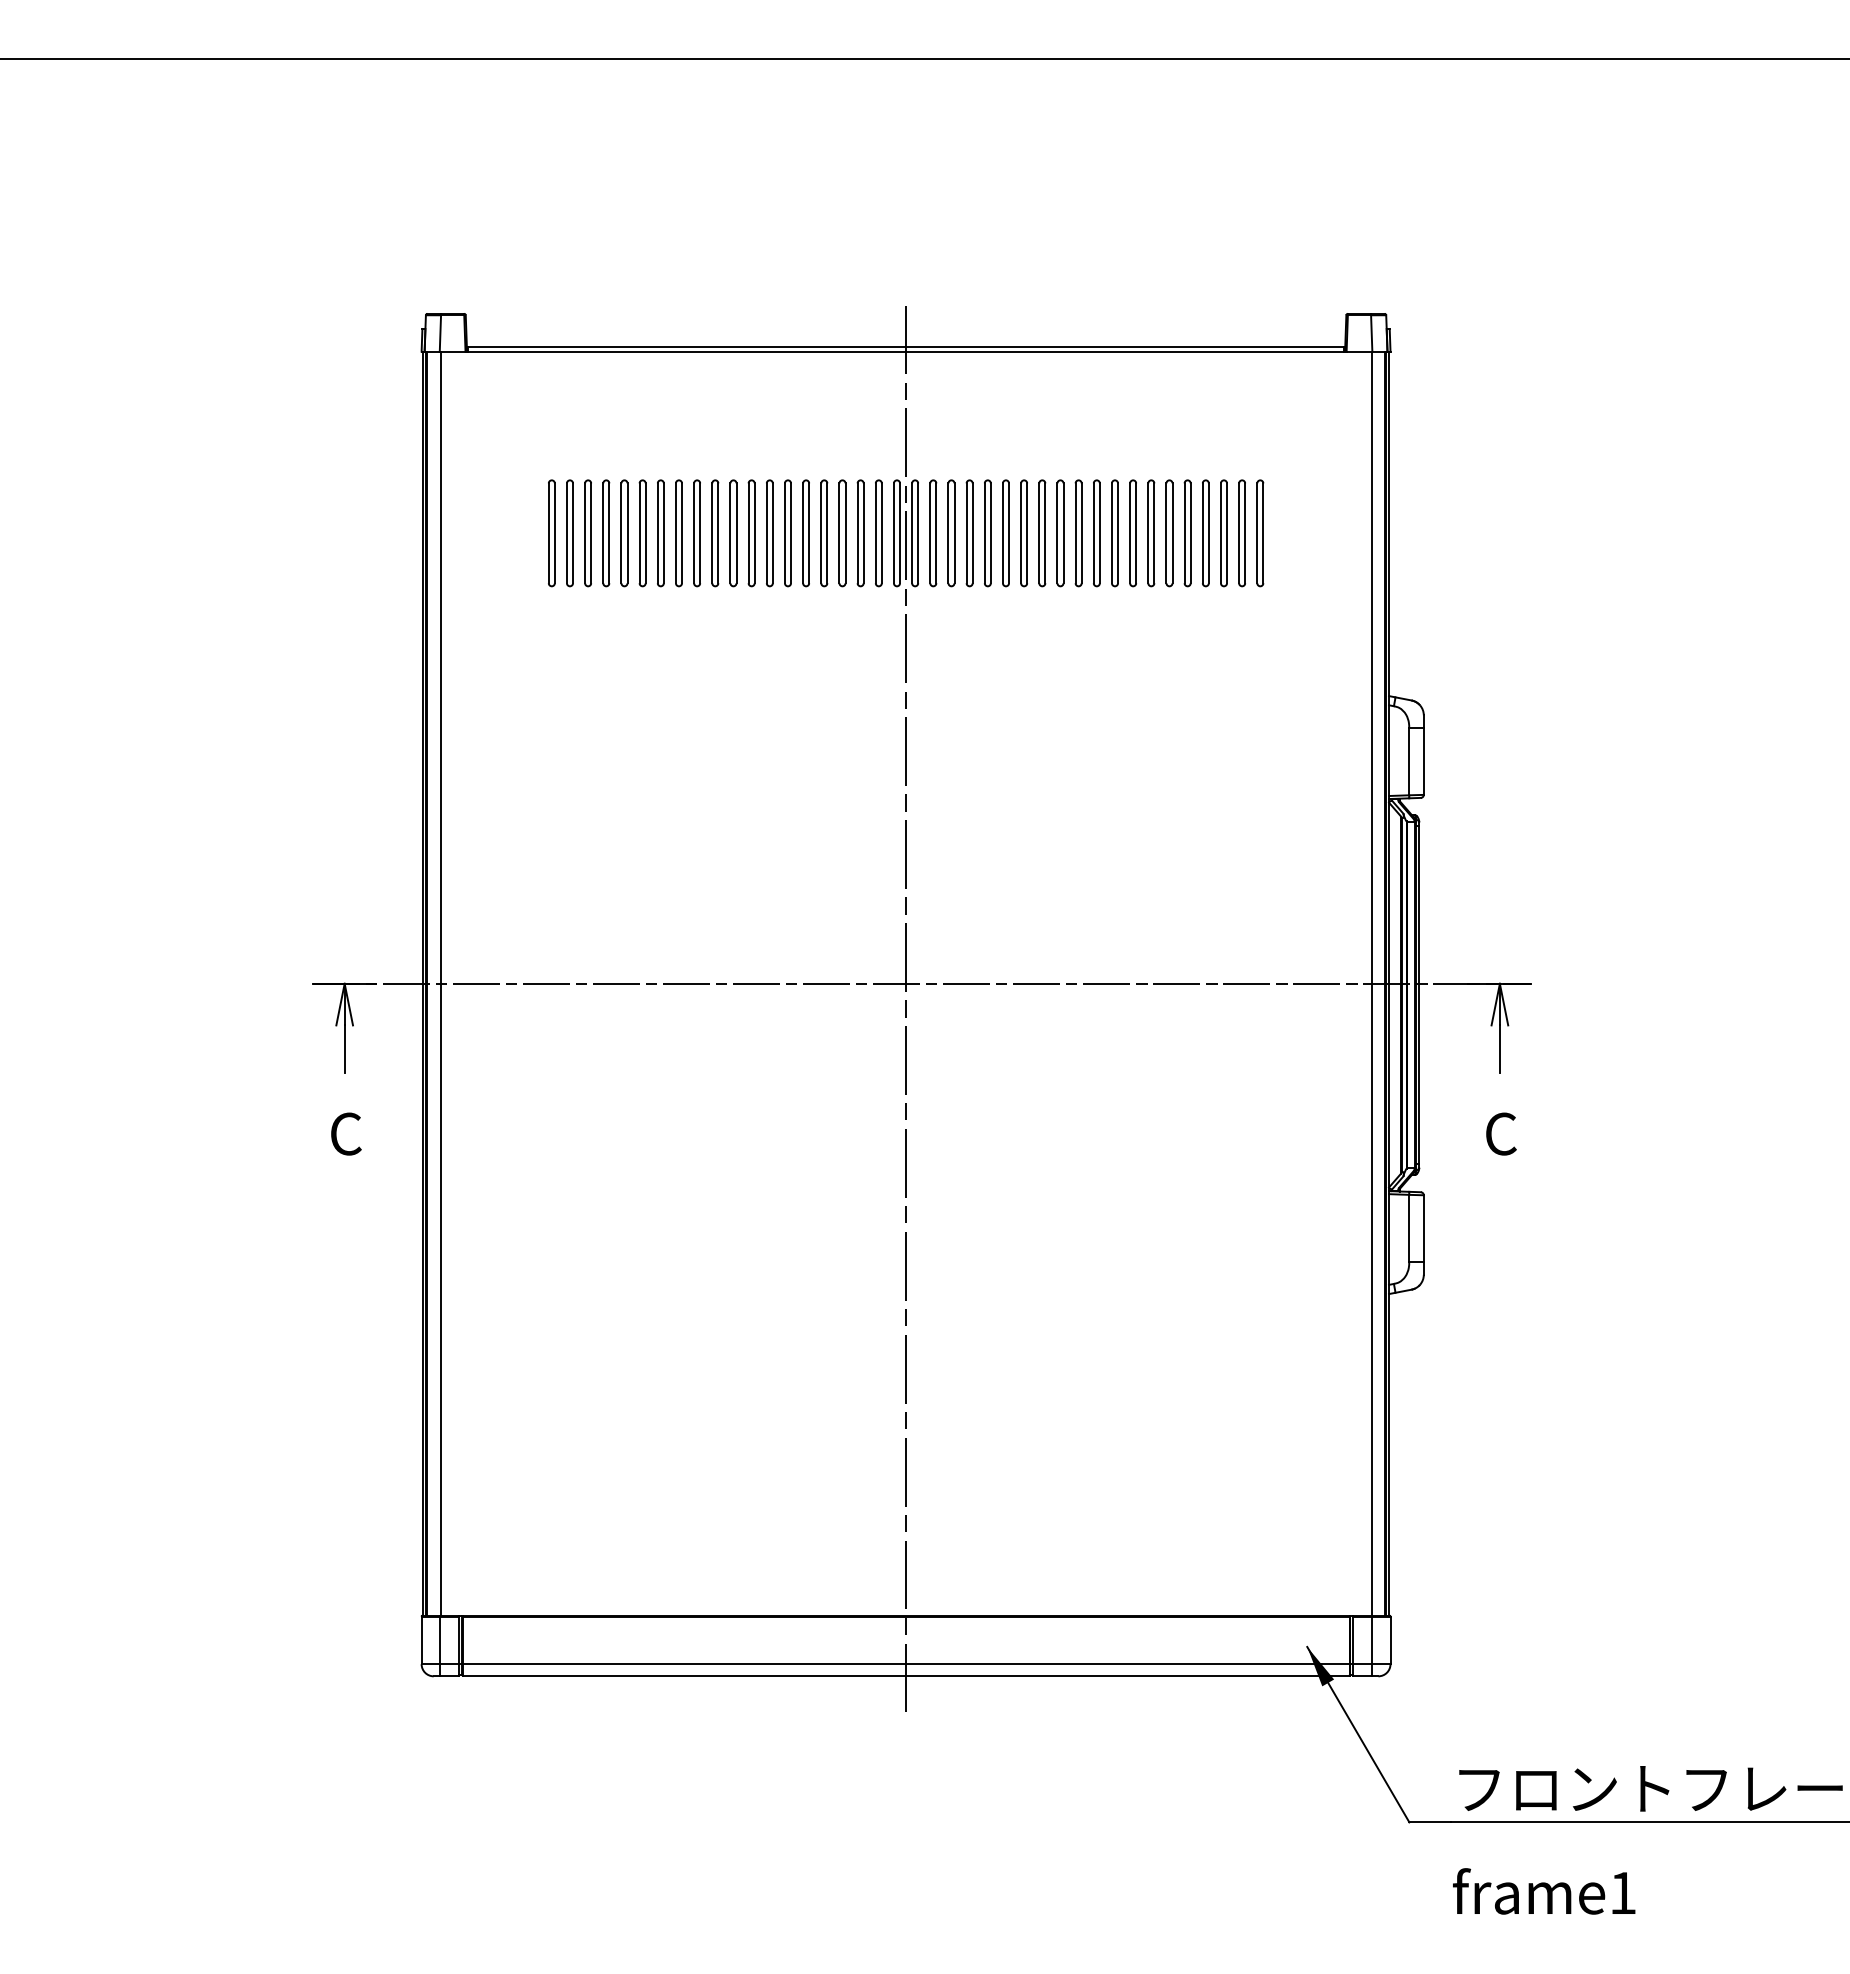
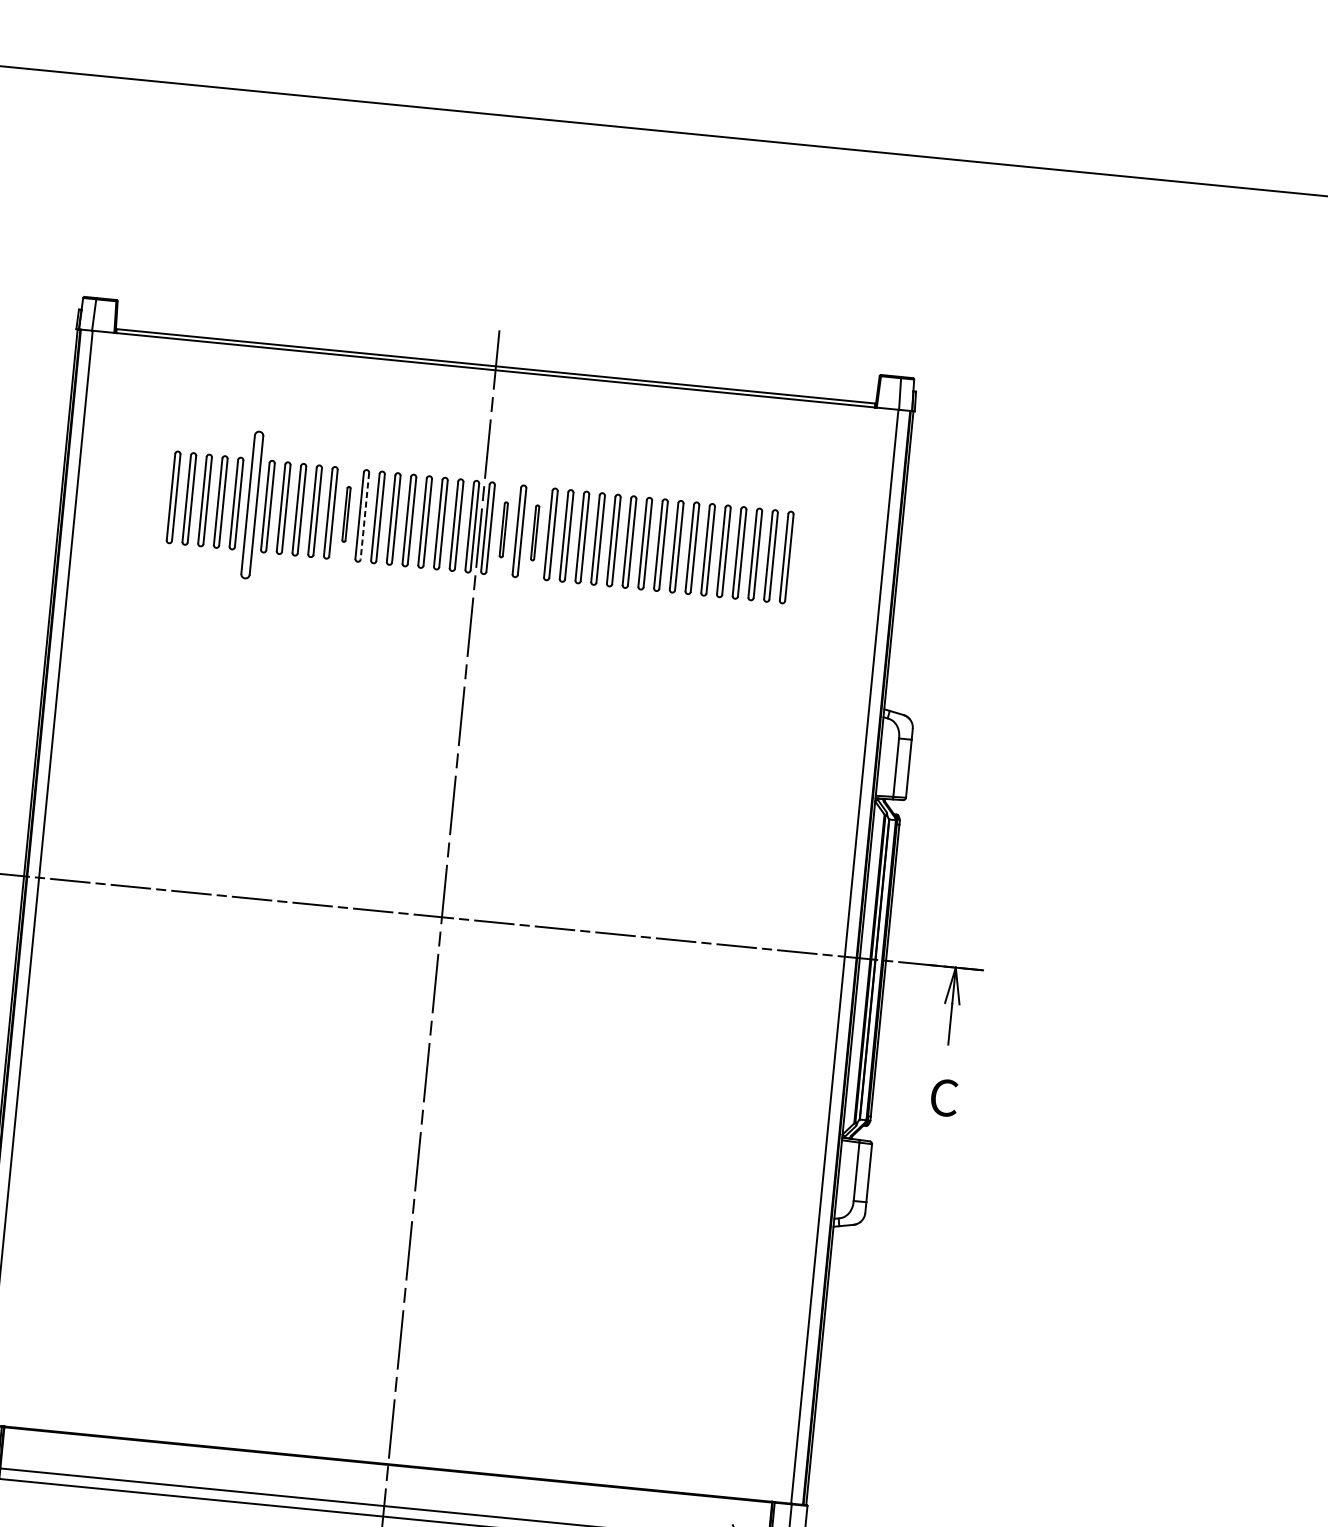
part: (642, 533) -> (252, 505), size x1.6
part: (751, 533) -> (346, 514), size x0.6
line: (772, 533) -> (364, 516), solid -> dashed
part: (933, 533) -> (503, 529), size x0.6
part: (969, 533) -> (535, 532), size x0.6

